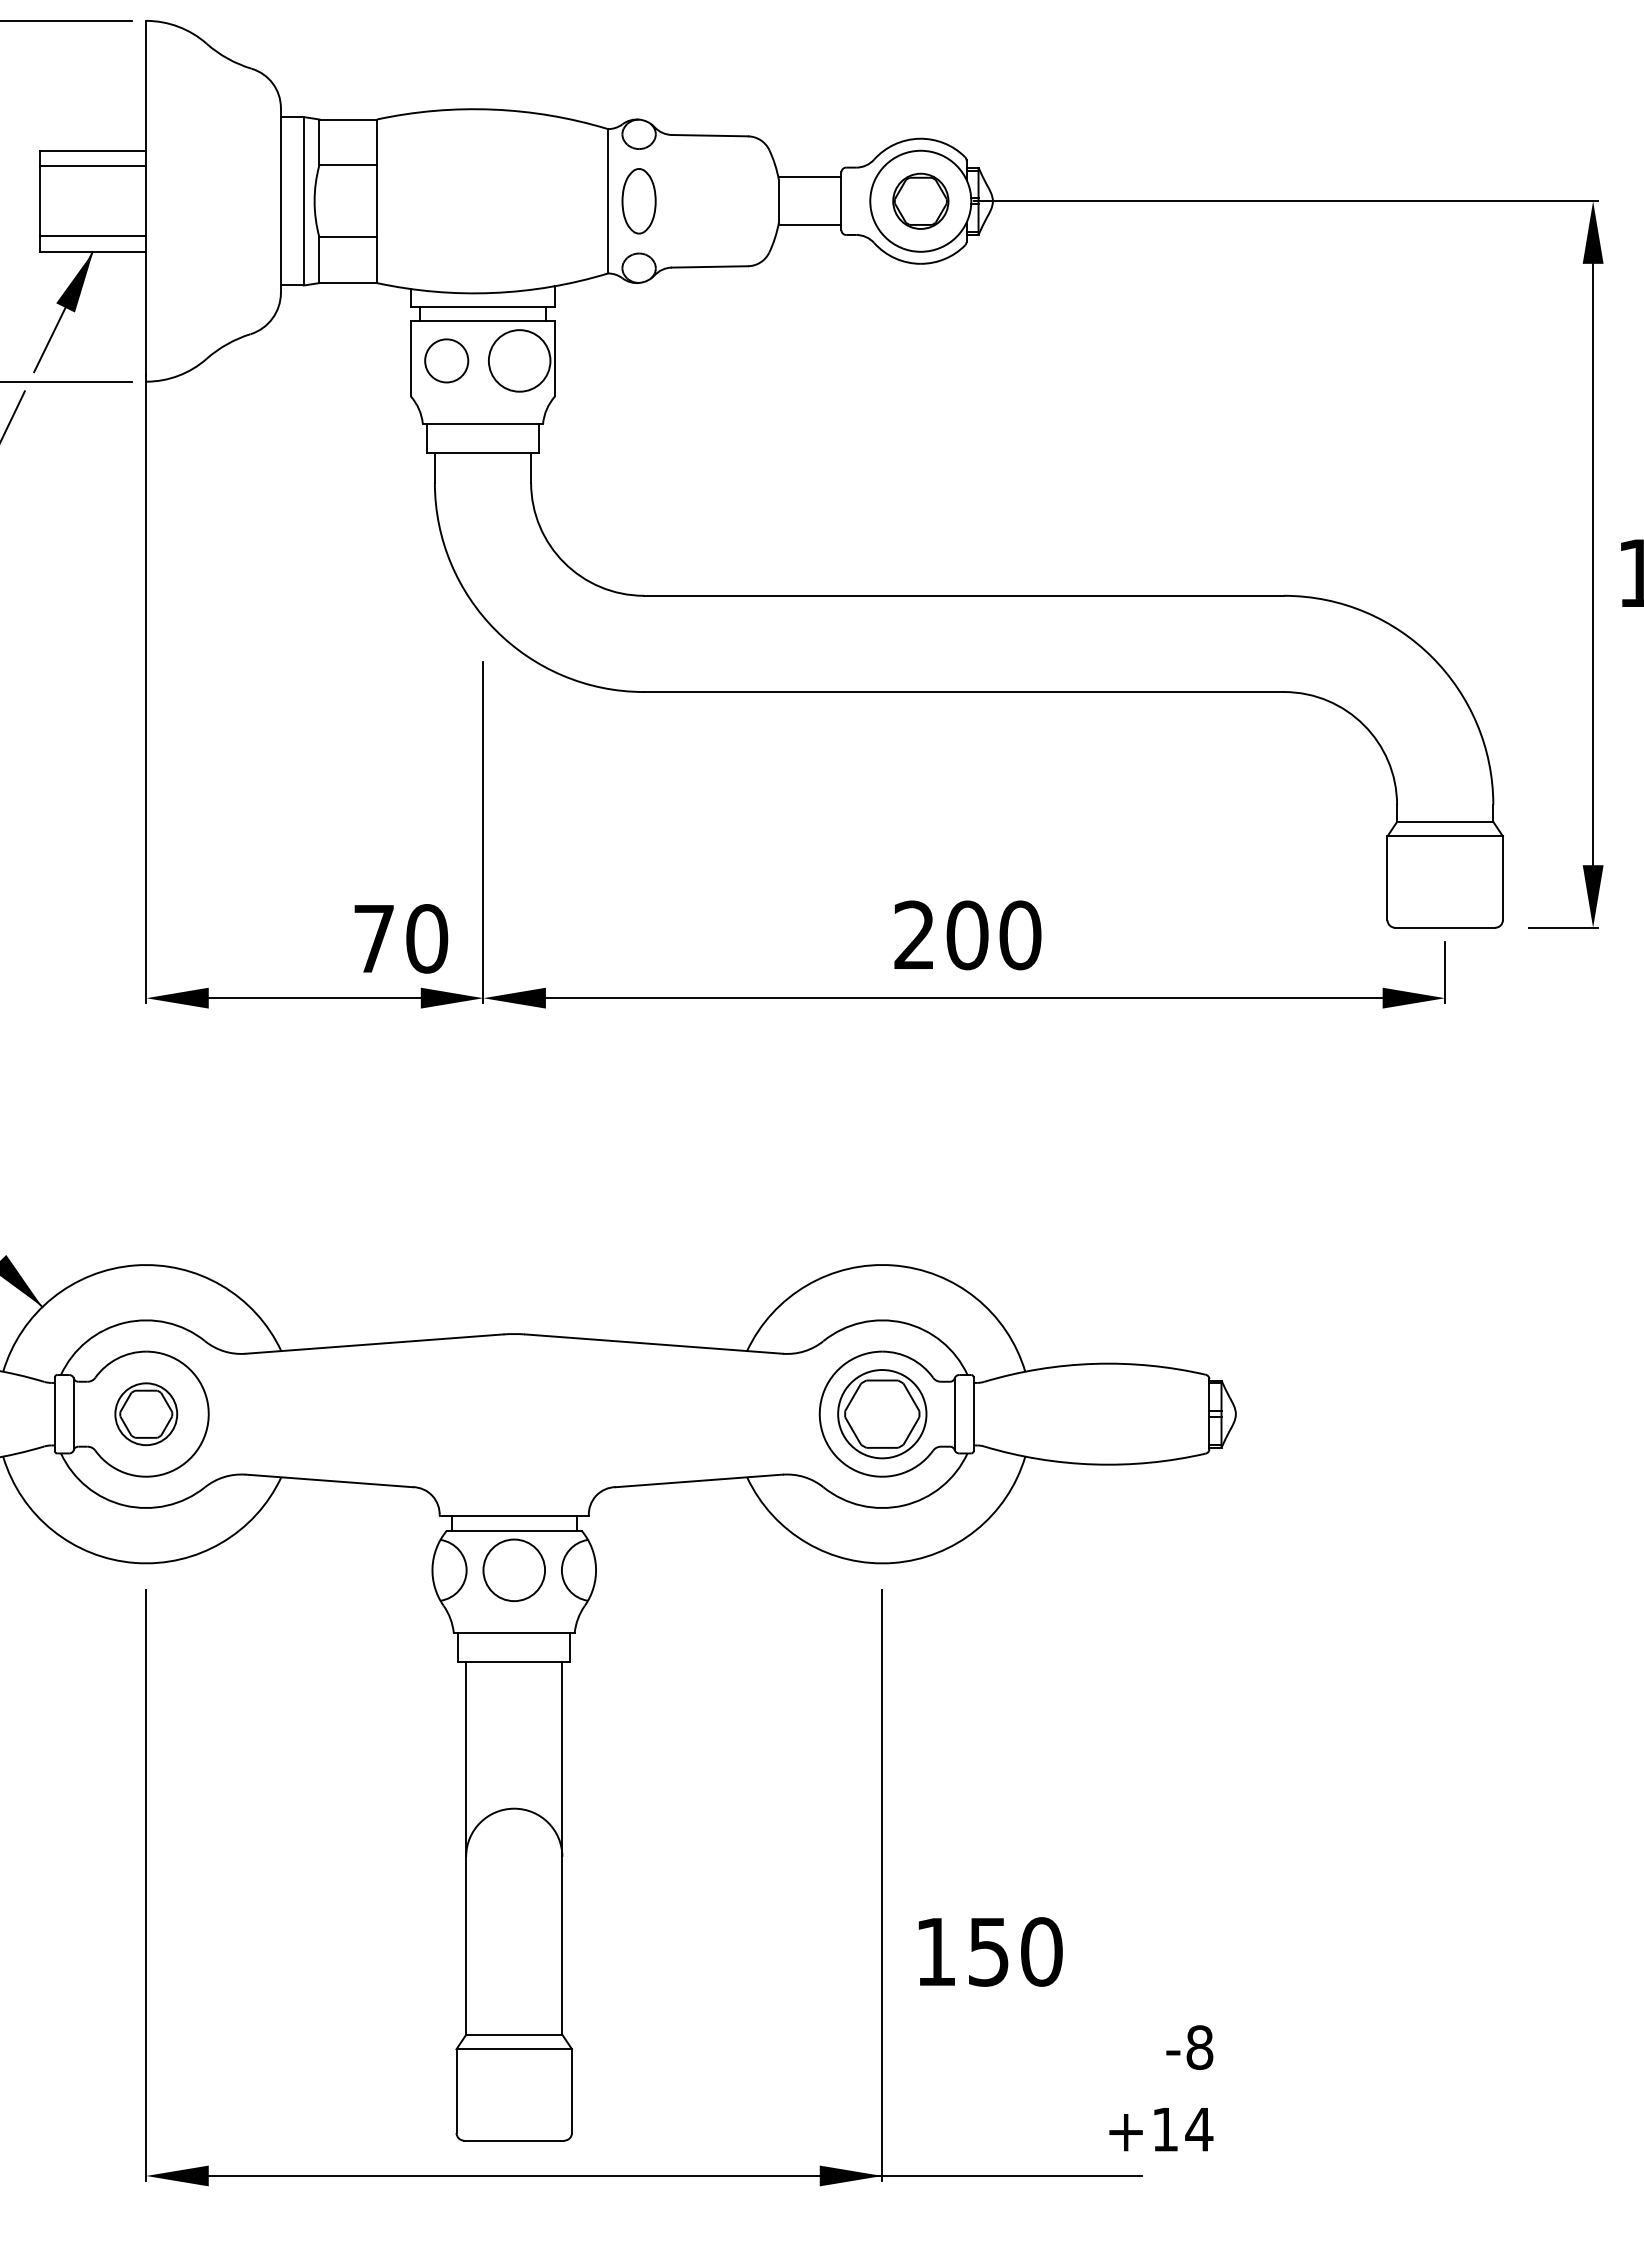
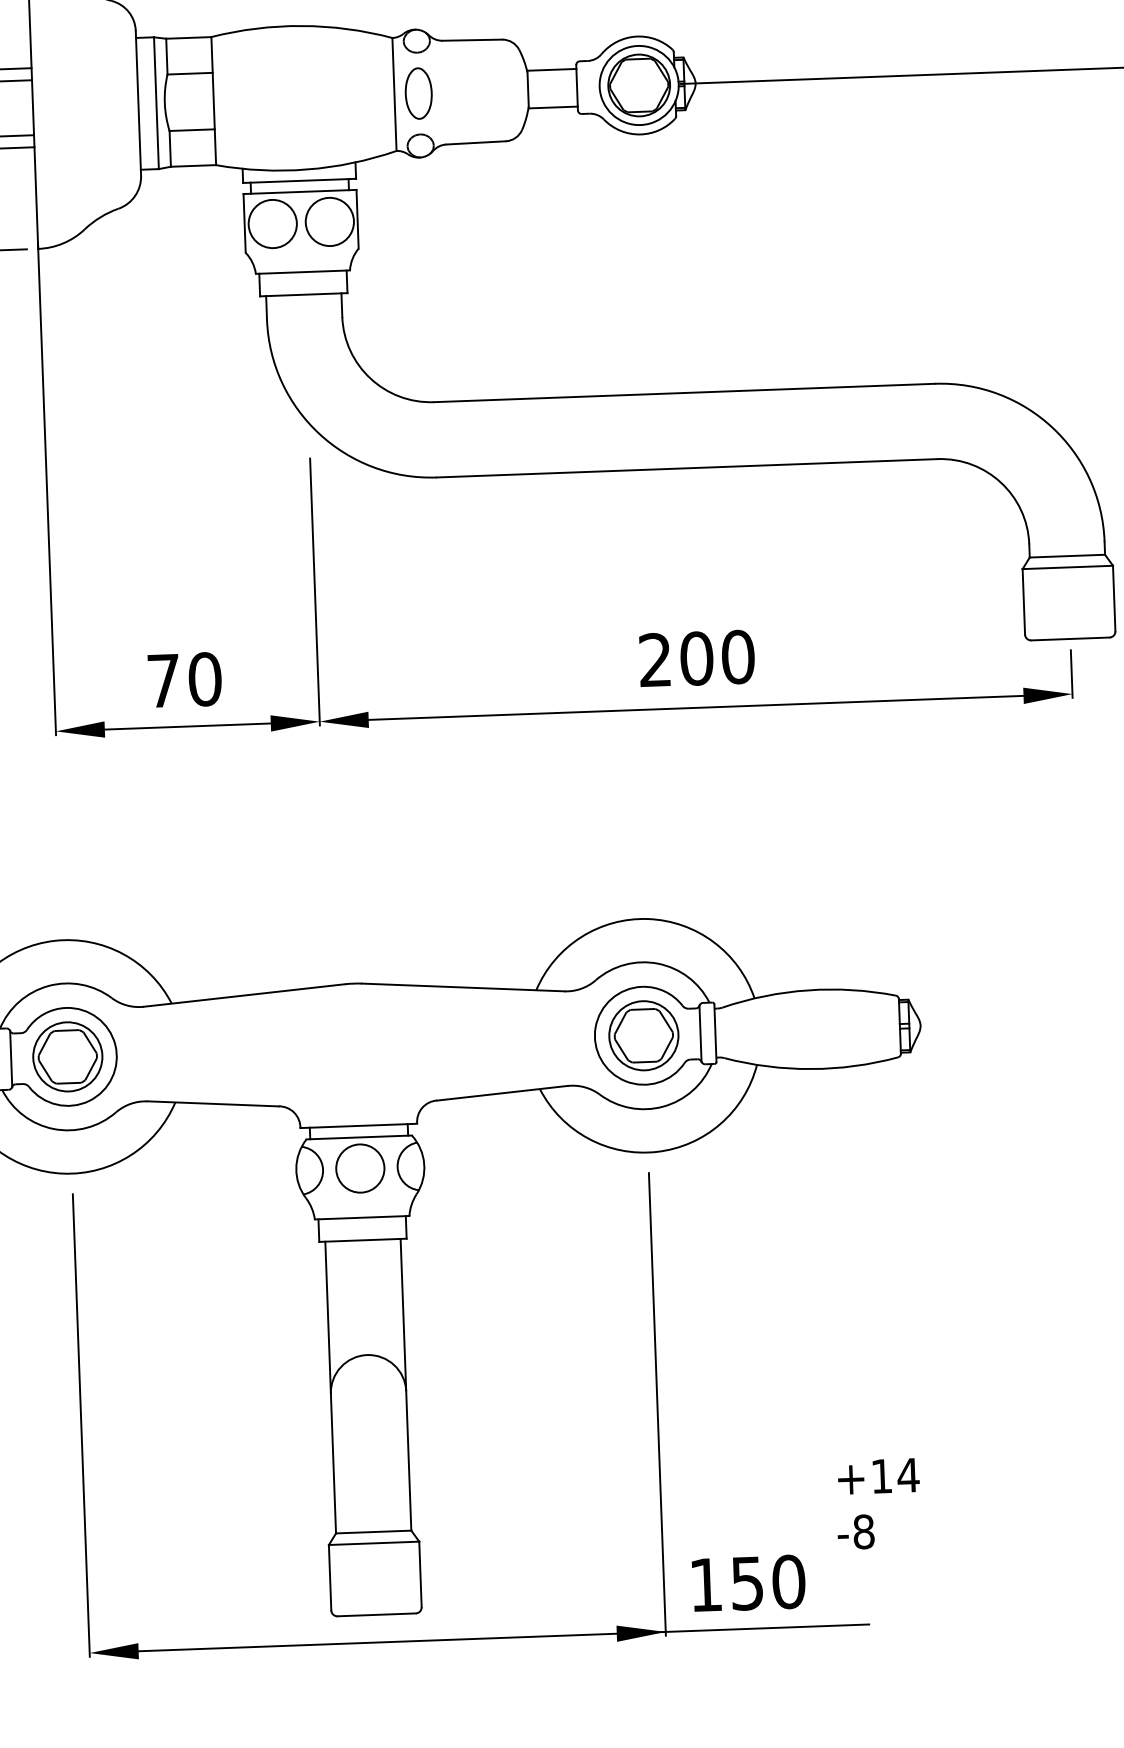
part: (920, 201) -> (638, 85), size x1.43
circle: (446, 360) -> (272, 223), size x1.43
text: (401, 938) -> (185, 679), moved
part: (146, 1414) -> (68, 1057), size x1.43
text: (990, 1951) -> (748, 1583), moved
text: (1189, 2047) -> (855, 1532), moved
text: (1161, 2129) -> (878, 1476), moved

